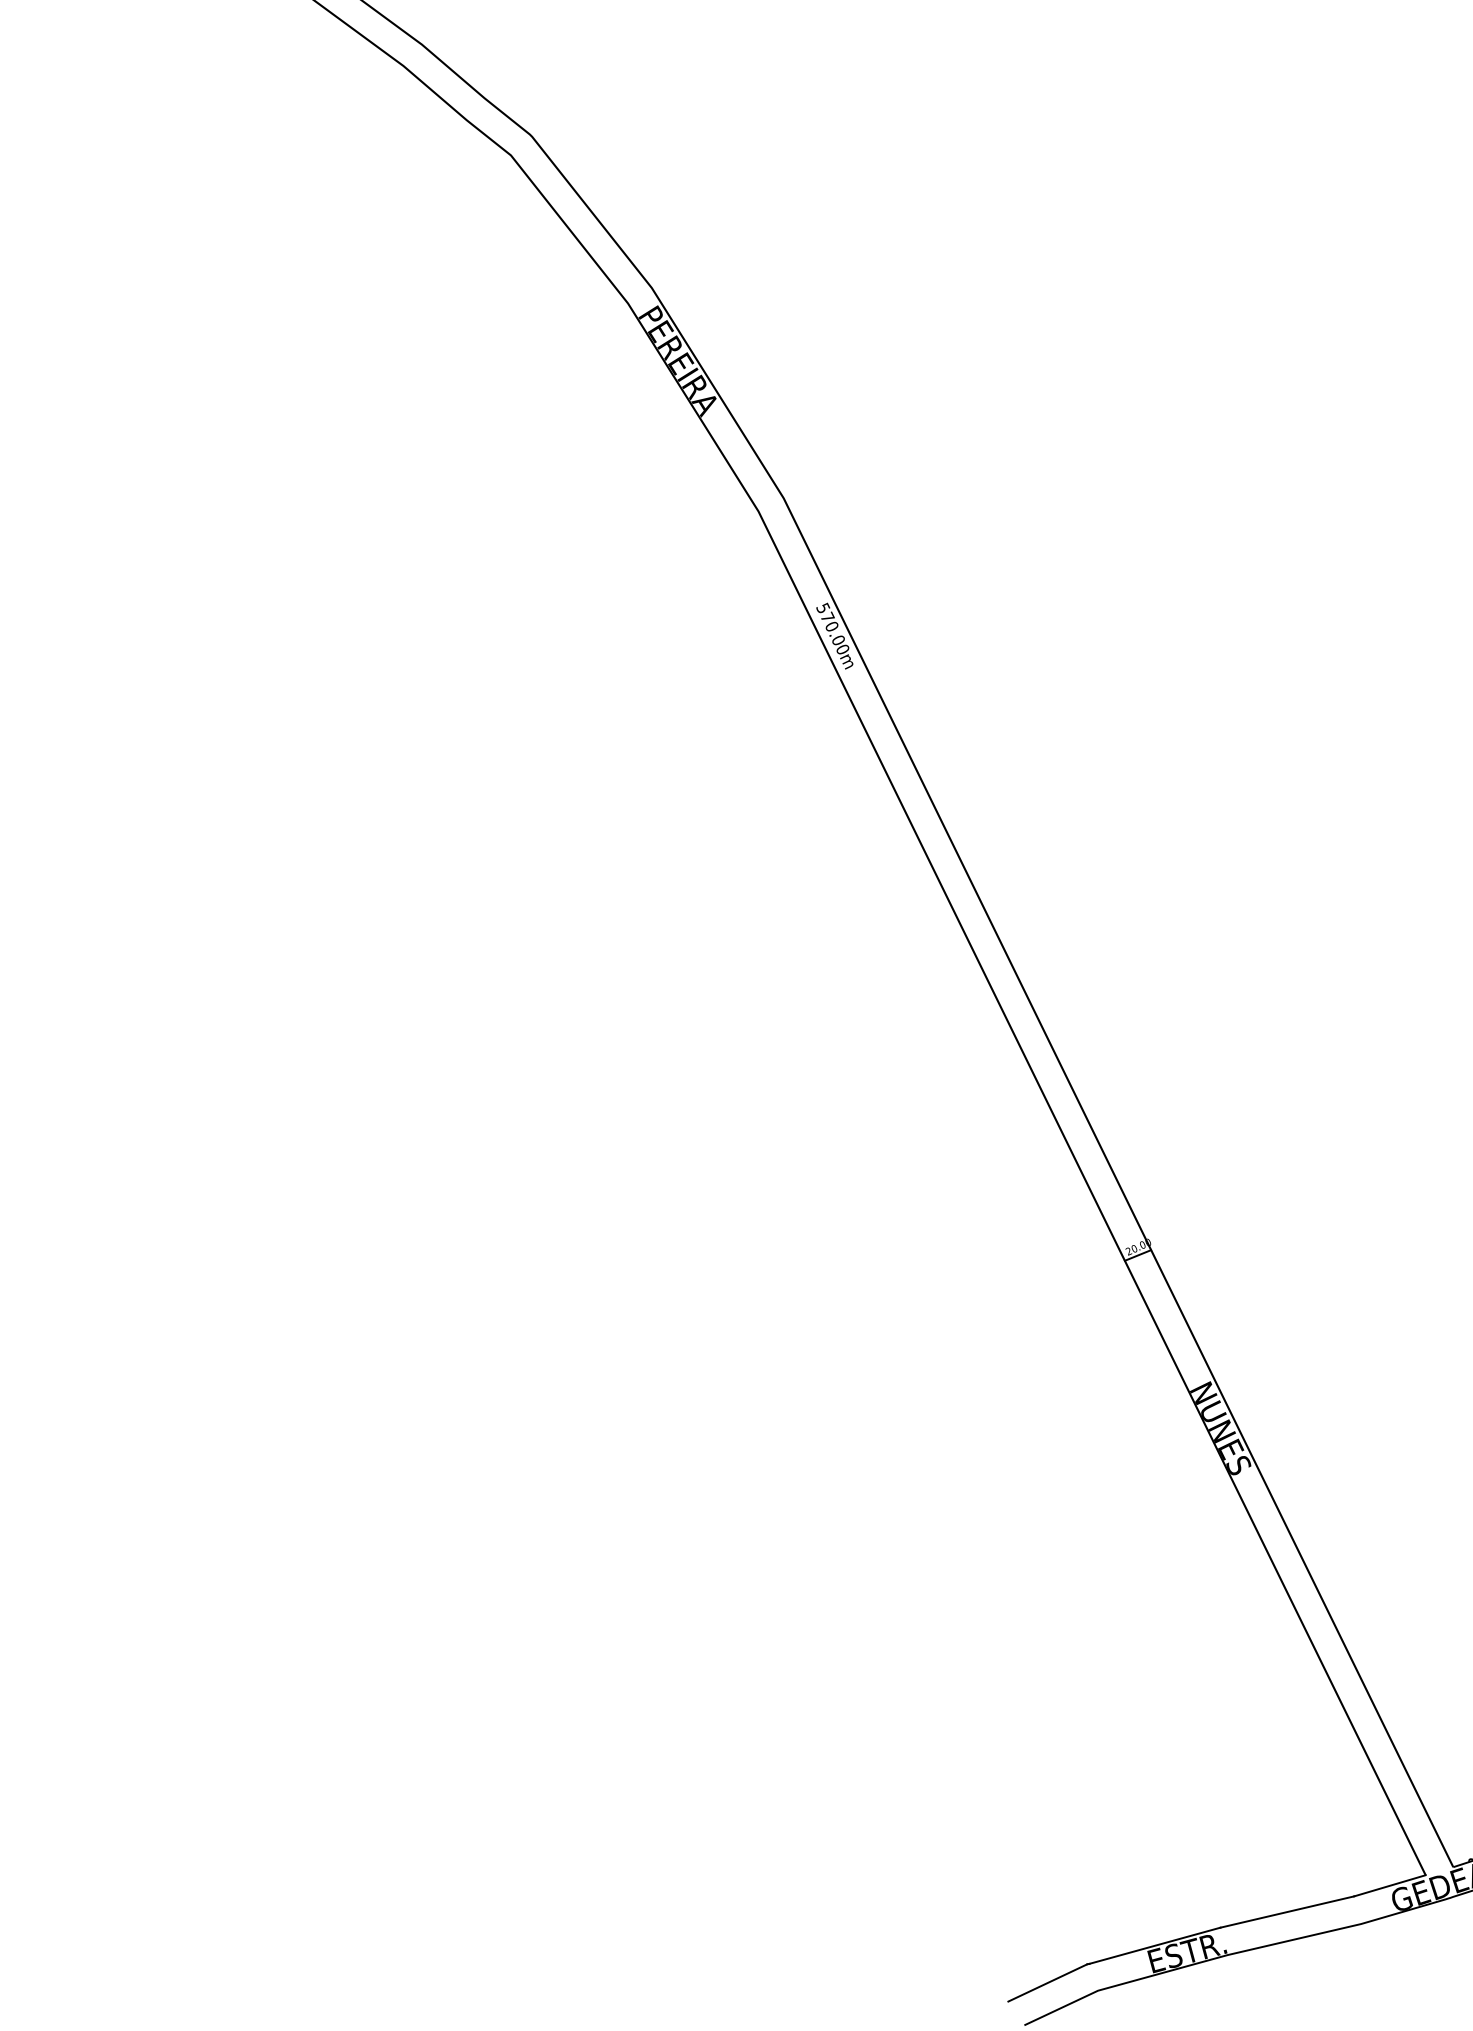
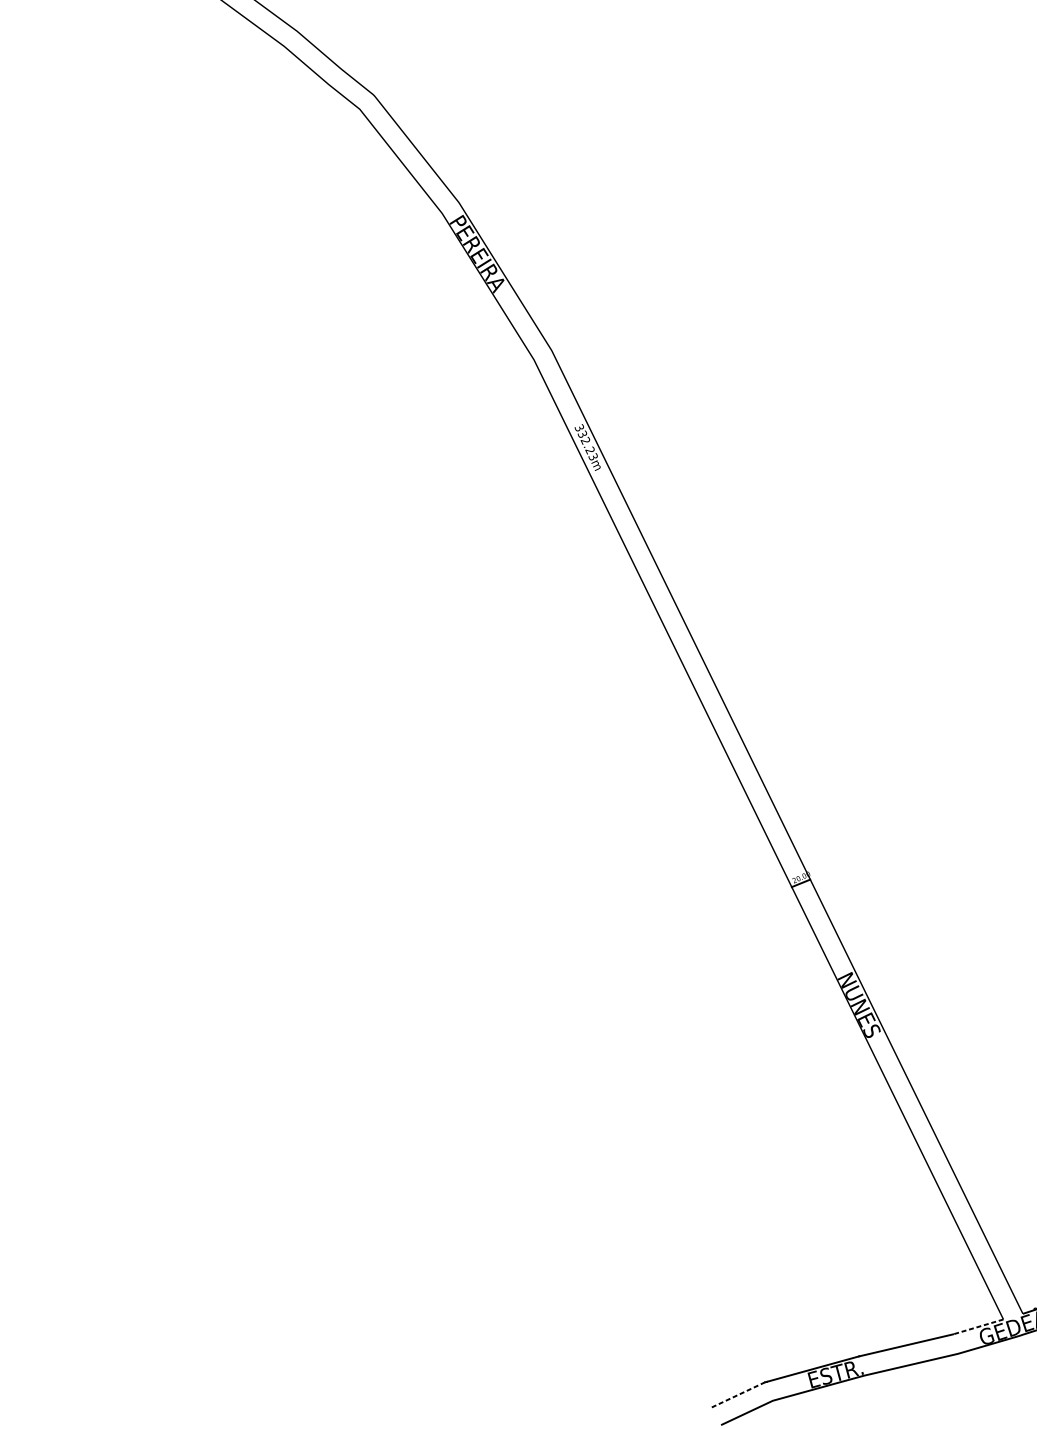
text: (833, 628) -> (586, 442), 570.00m -> 332.23m
line: (1389, 1885) -> (978, 1326), solid -> dashed
line: (1047, 1982) -> (737, 1394), solid -> dashed

